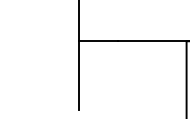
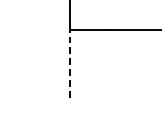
line: (78, 75) -> (69, 64), solid -> dashed

